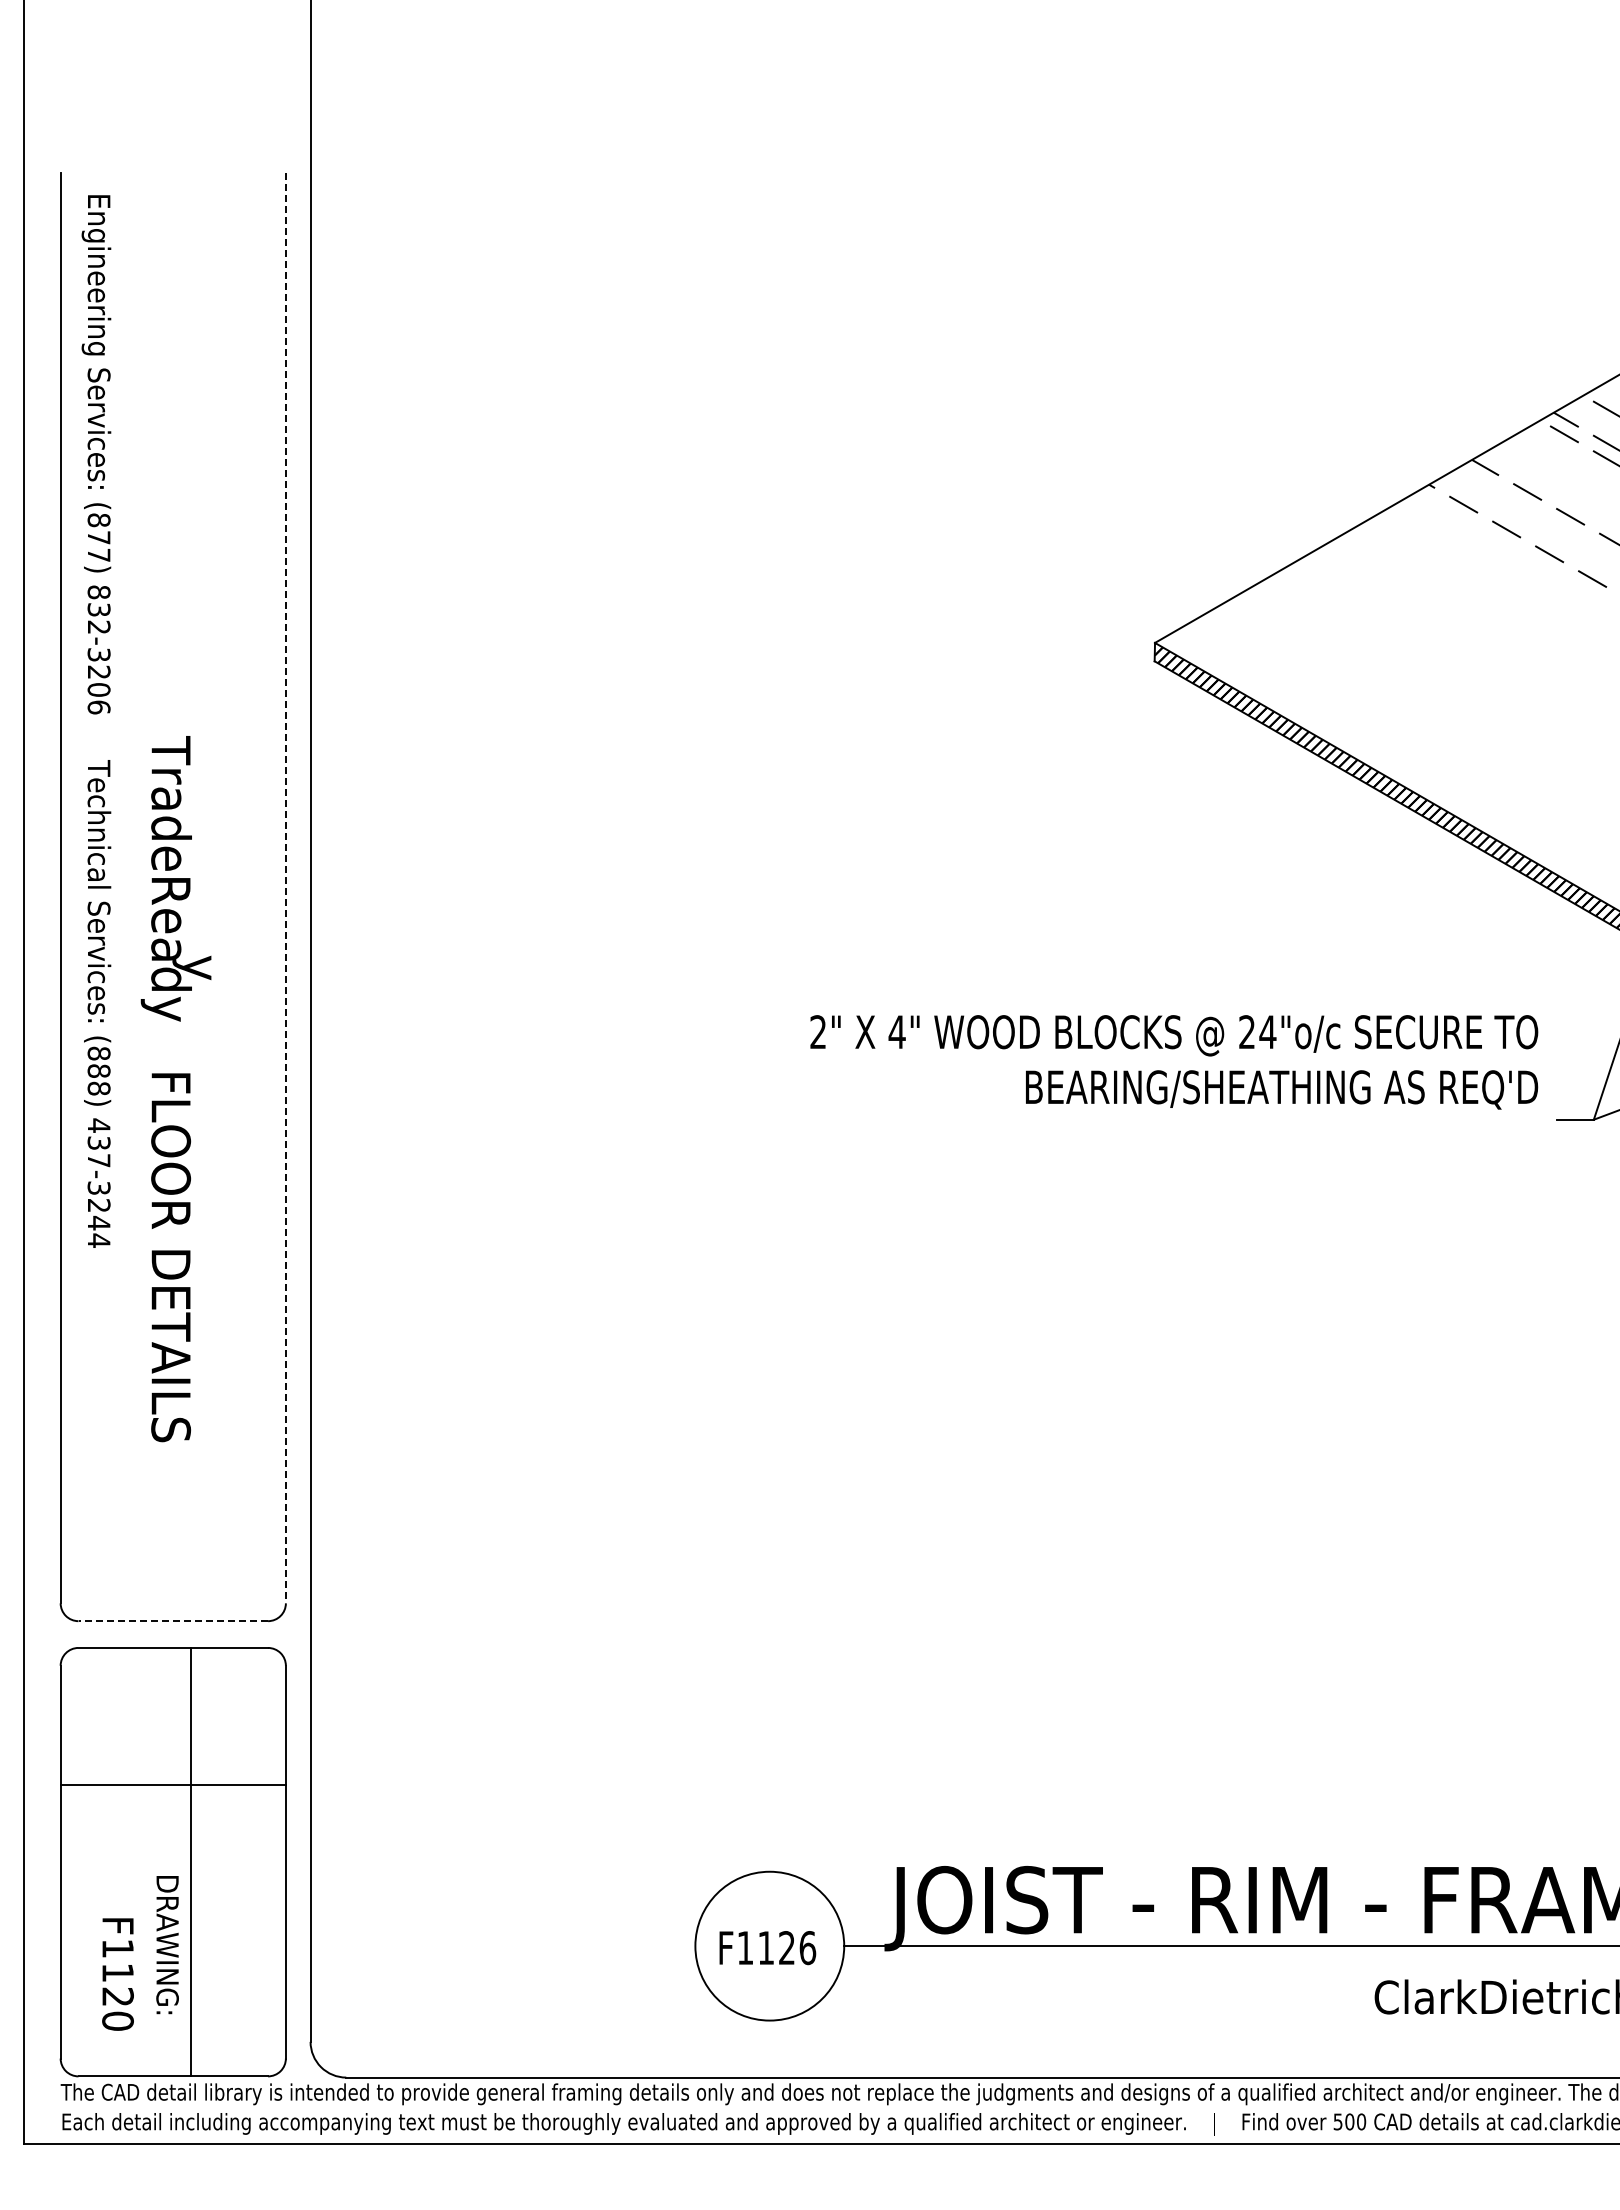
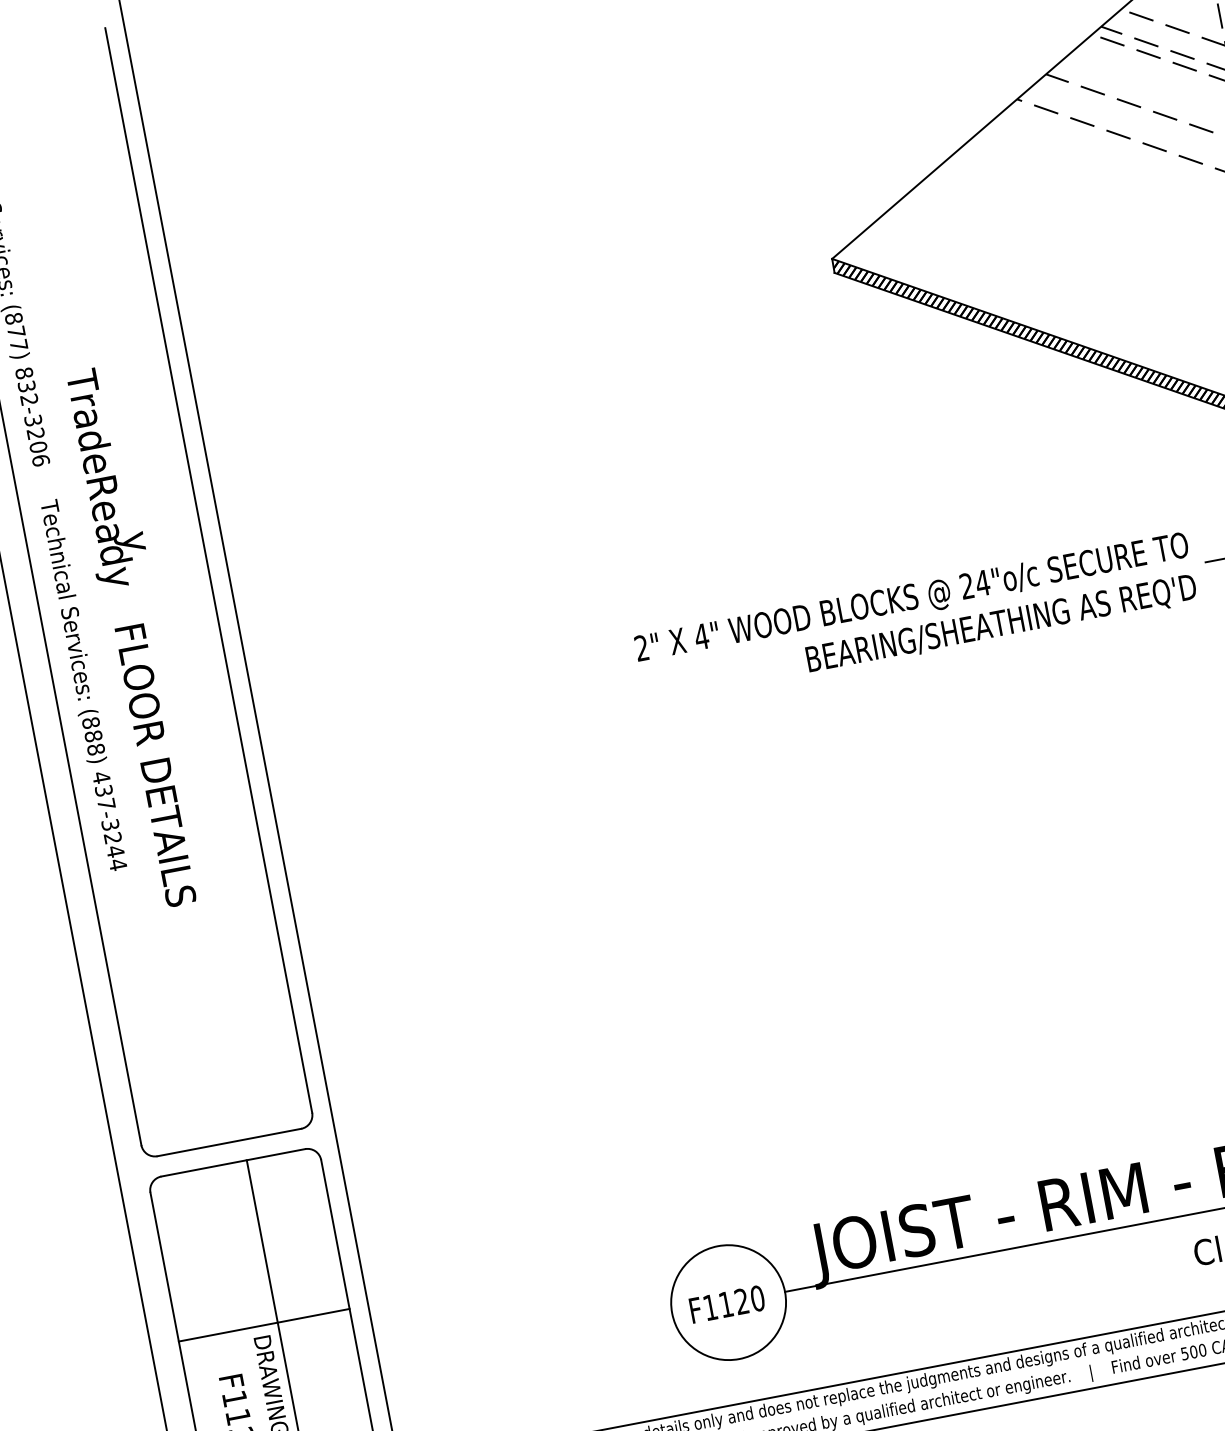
line: (285, 888) -> (208, 570), dashed -> solid
text: (1174, 1062) -> (916, 619), moved
text: (175, 1089) -> (134, 637), moved
line: (173, 1621) -> (229, 1142), dashed -> solid
line: (172, 1785) -> (263, 1325), moved
text: (807, 1947) -> (757, 1298), F1126 -> F1120

